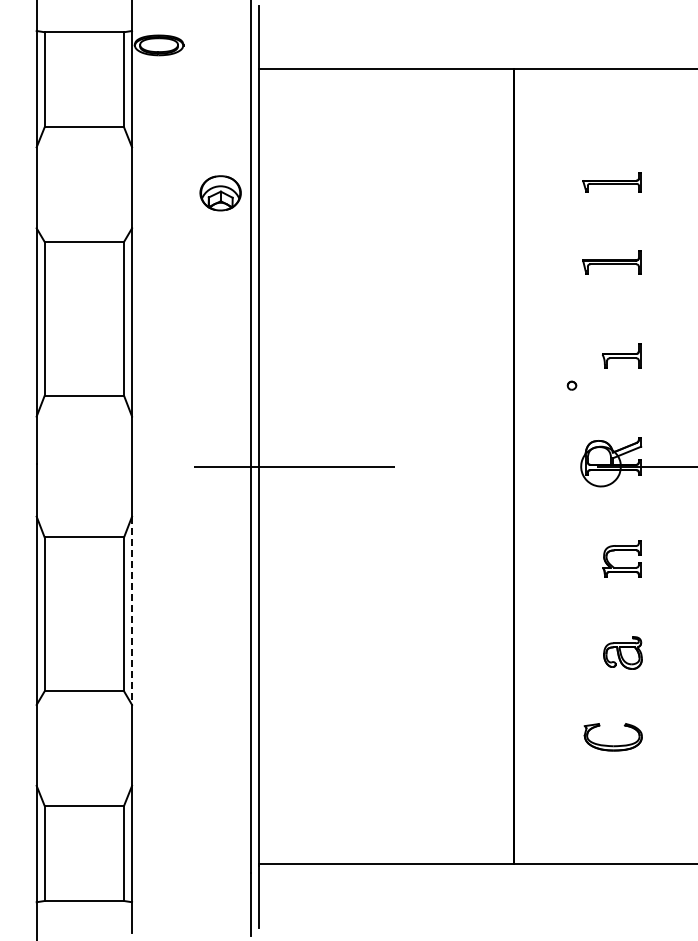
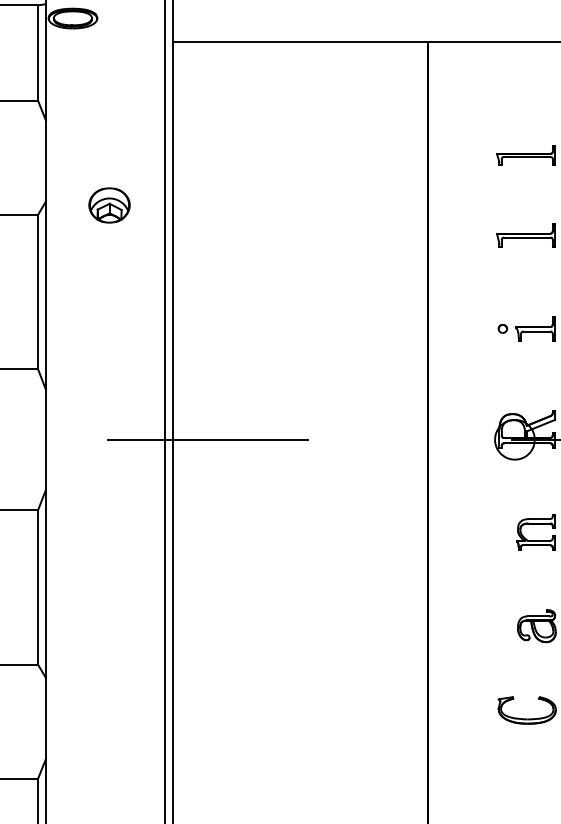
part: (220, 193) -> (109, 205), moved
part: (571, 385) -> (502, 328), moved
line: (132, 611) -> (46, 584), dashed -> solid

